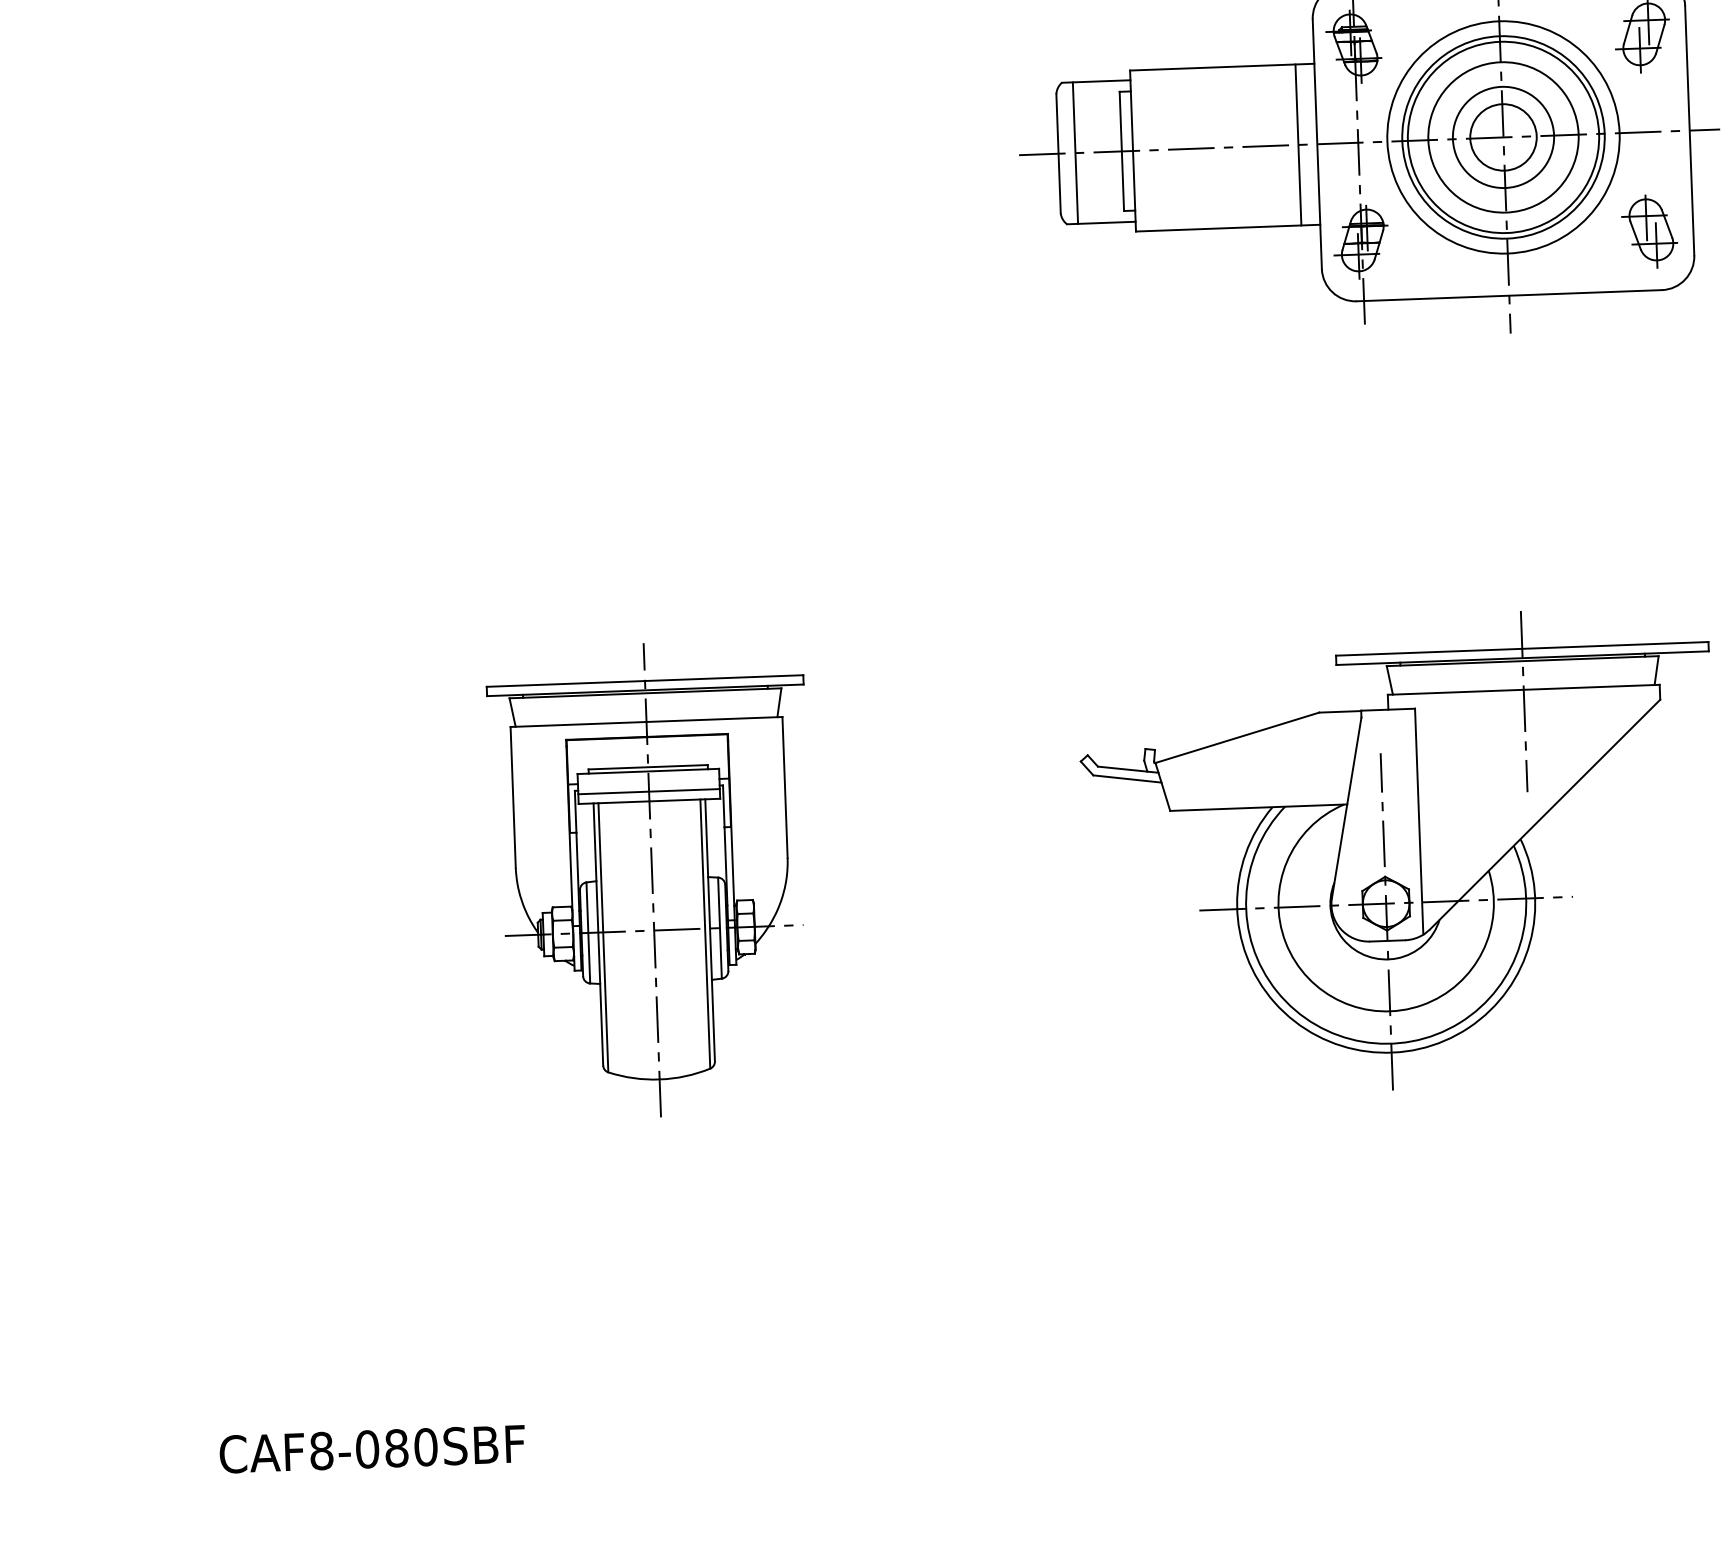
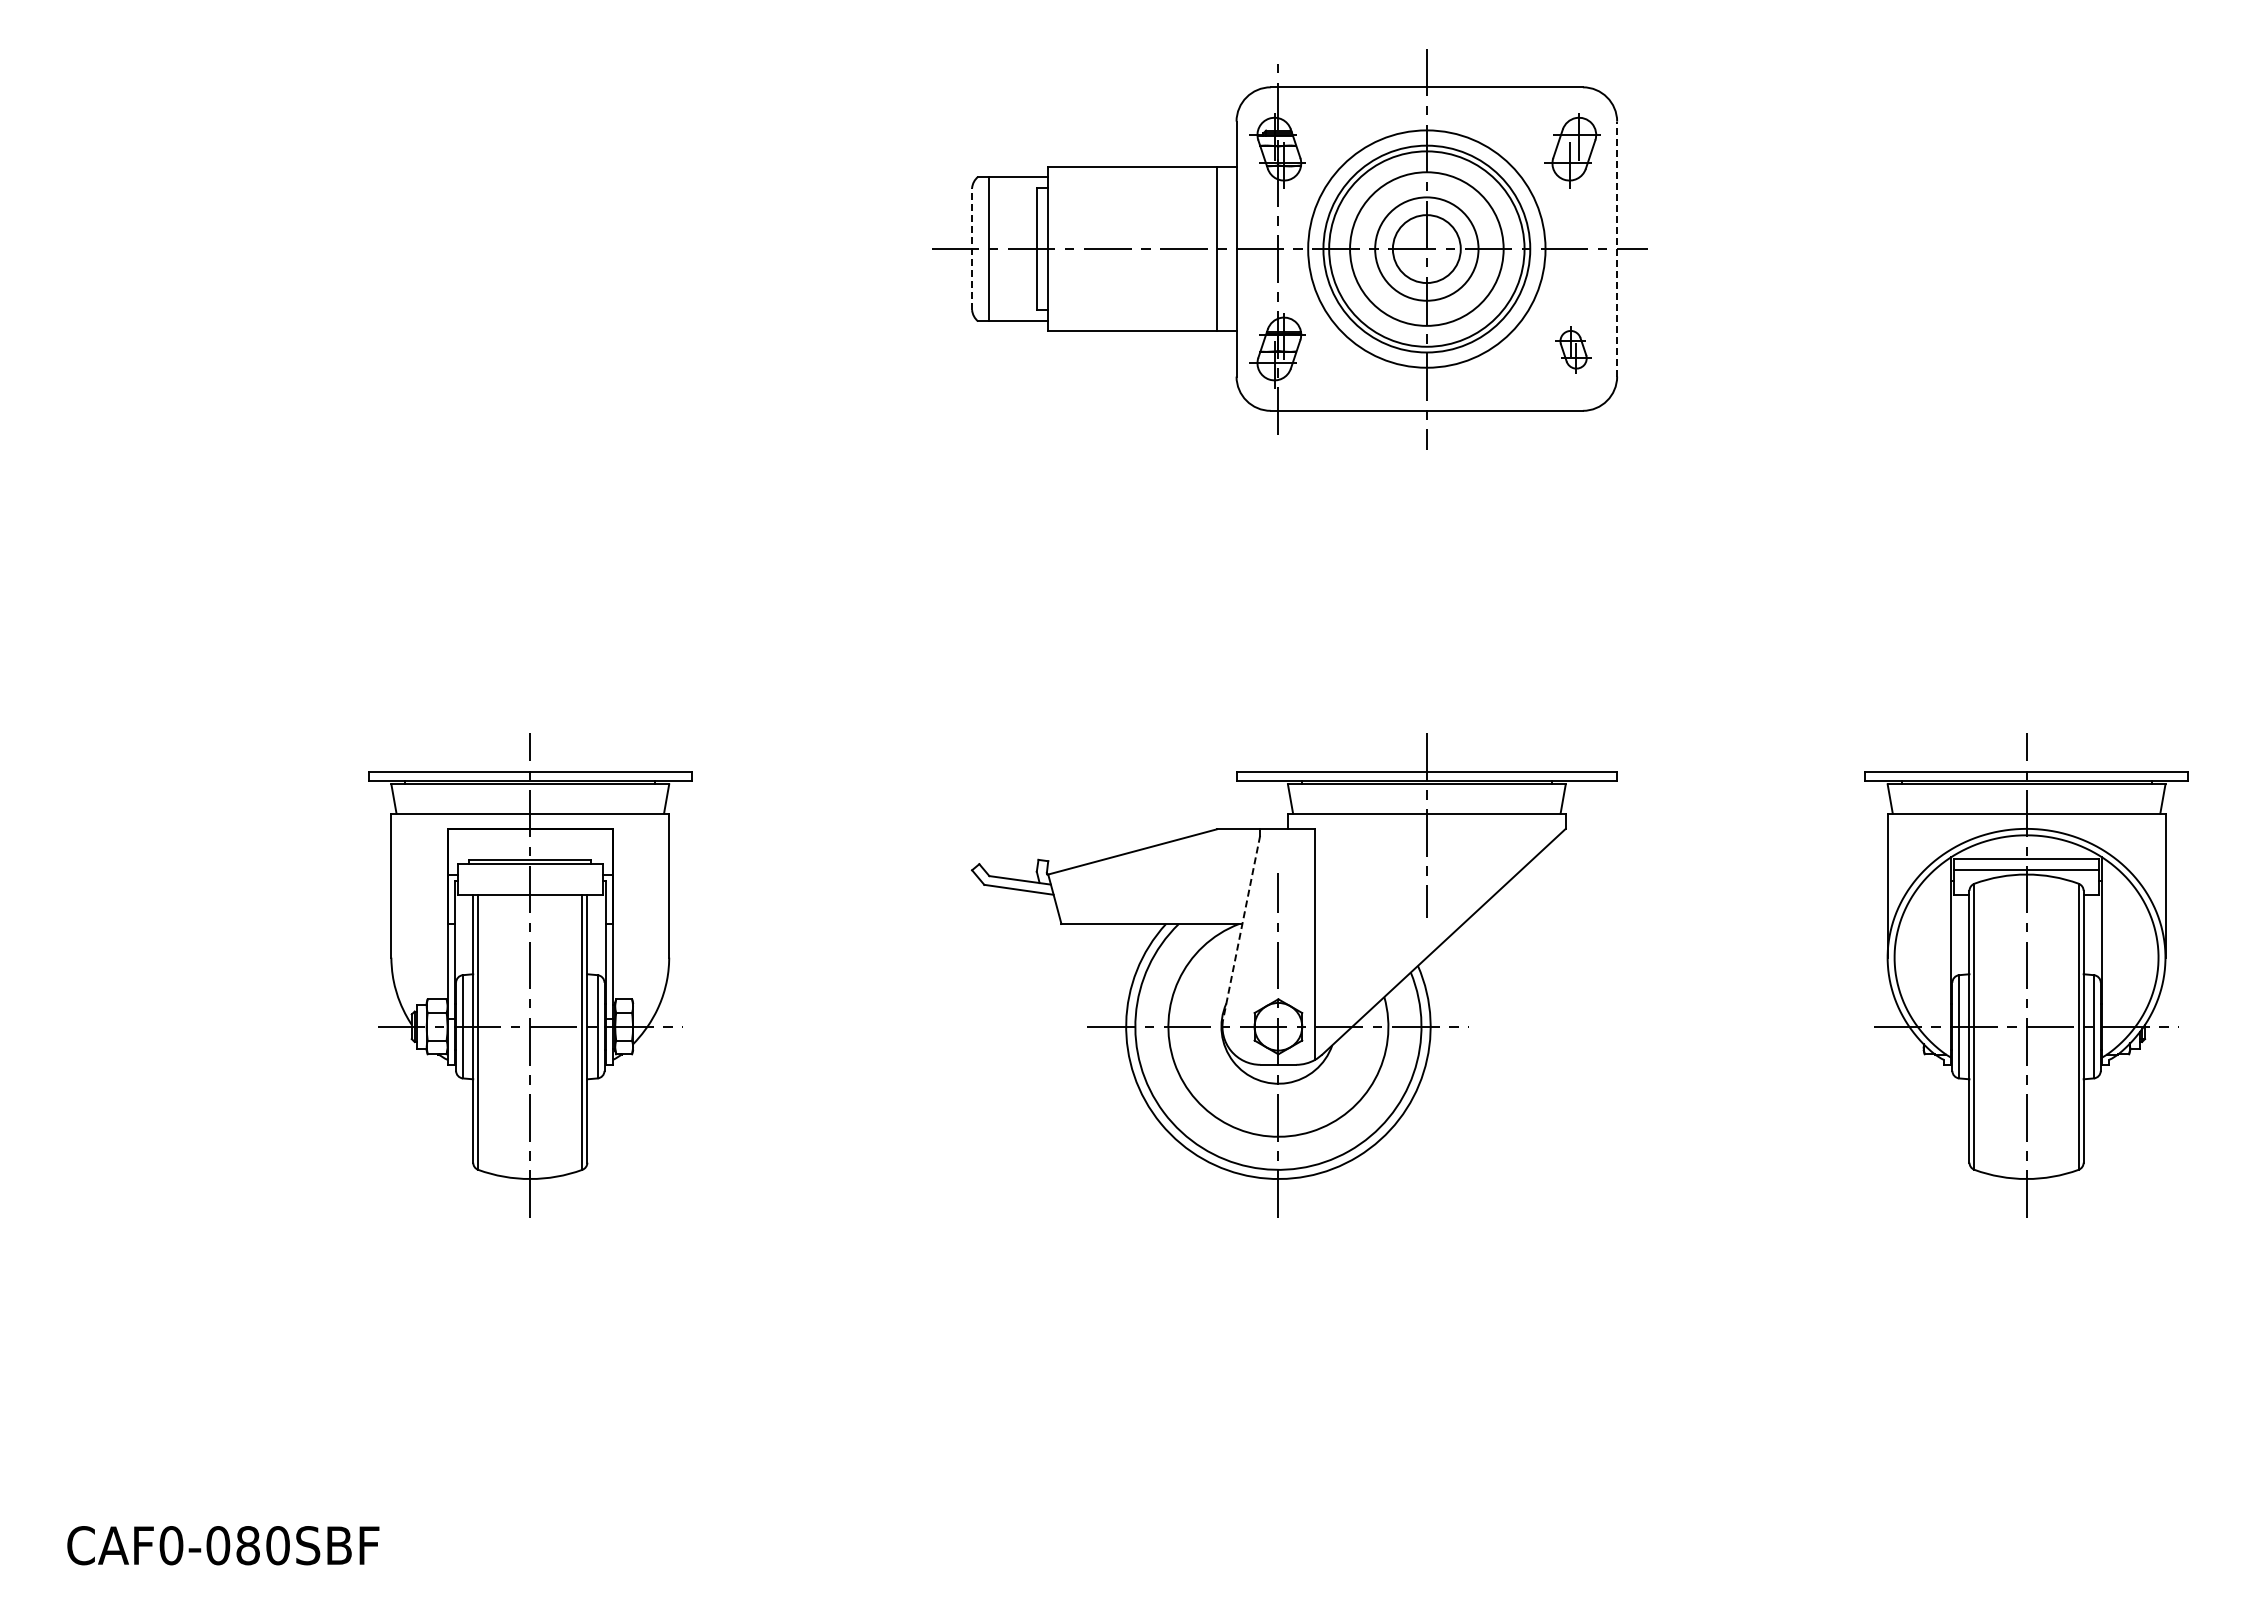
line: (1690, 131) -> (1617, 249), solid -> dashed
line: (1058, 154) -> (972, 249), solid -> dashed
part: (1649, 231) -> (1572, 350), size x0.6
line: (648, 791) -> (529, 884), removed
line: (1346, 807) -> (1241, 927), solid -> dashed
text: (321, 1450) -> (171, 1545), CAF8-080SBF -> CAF0-080SBF

